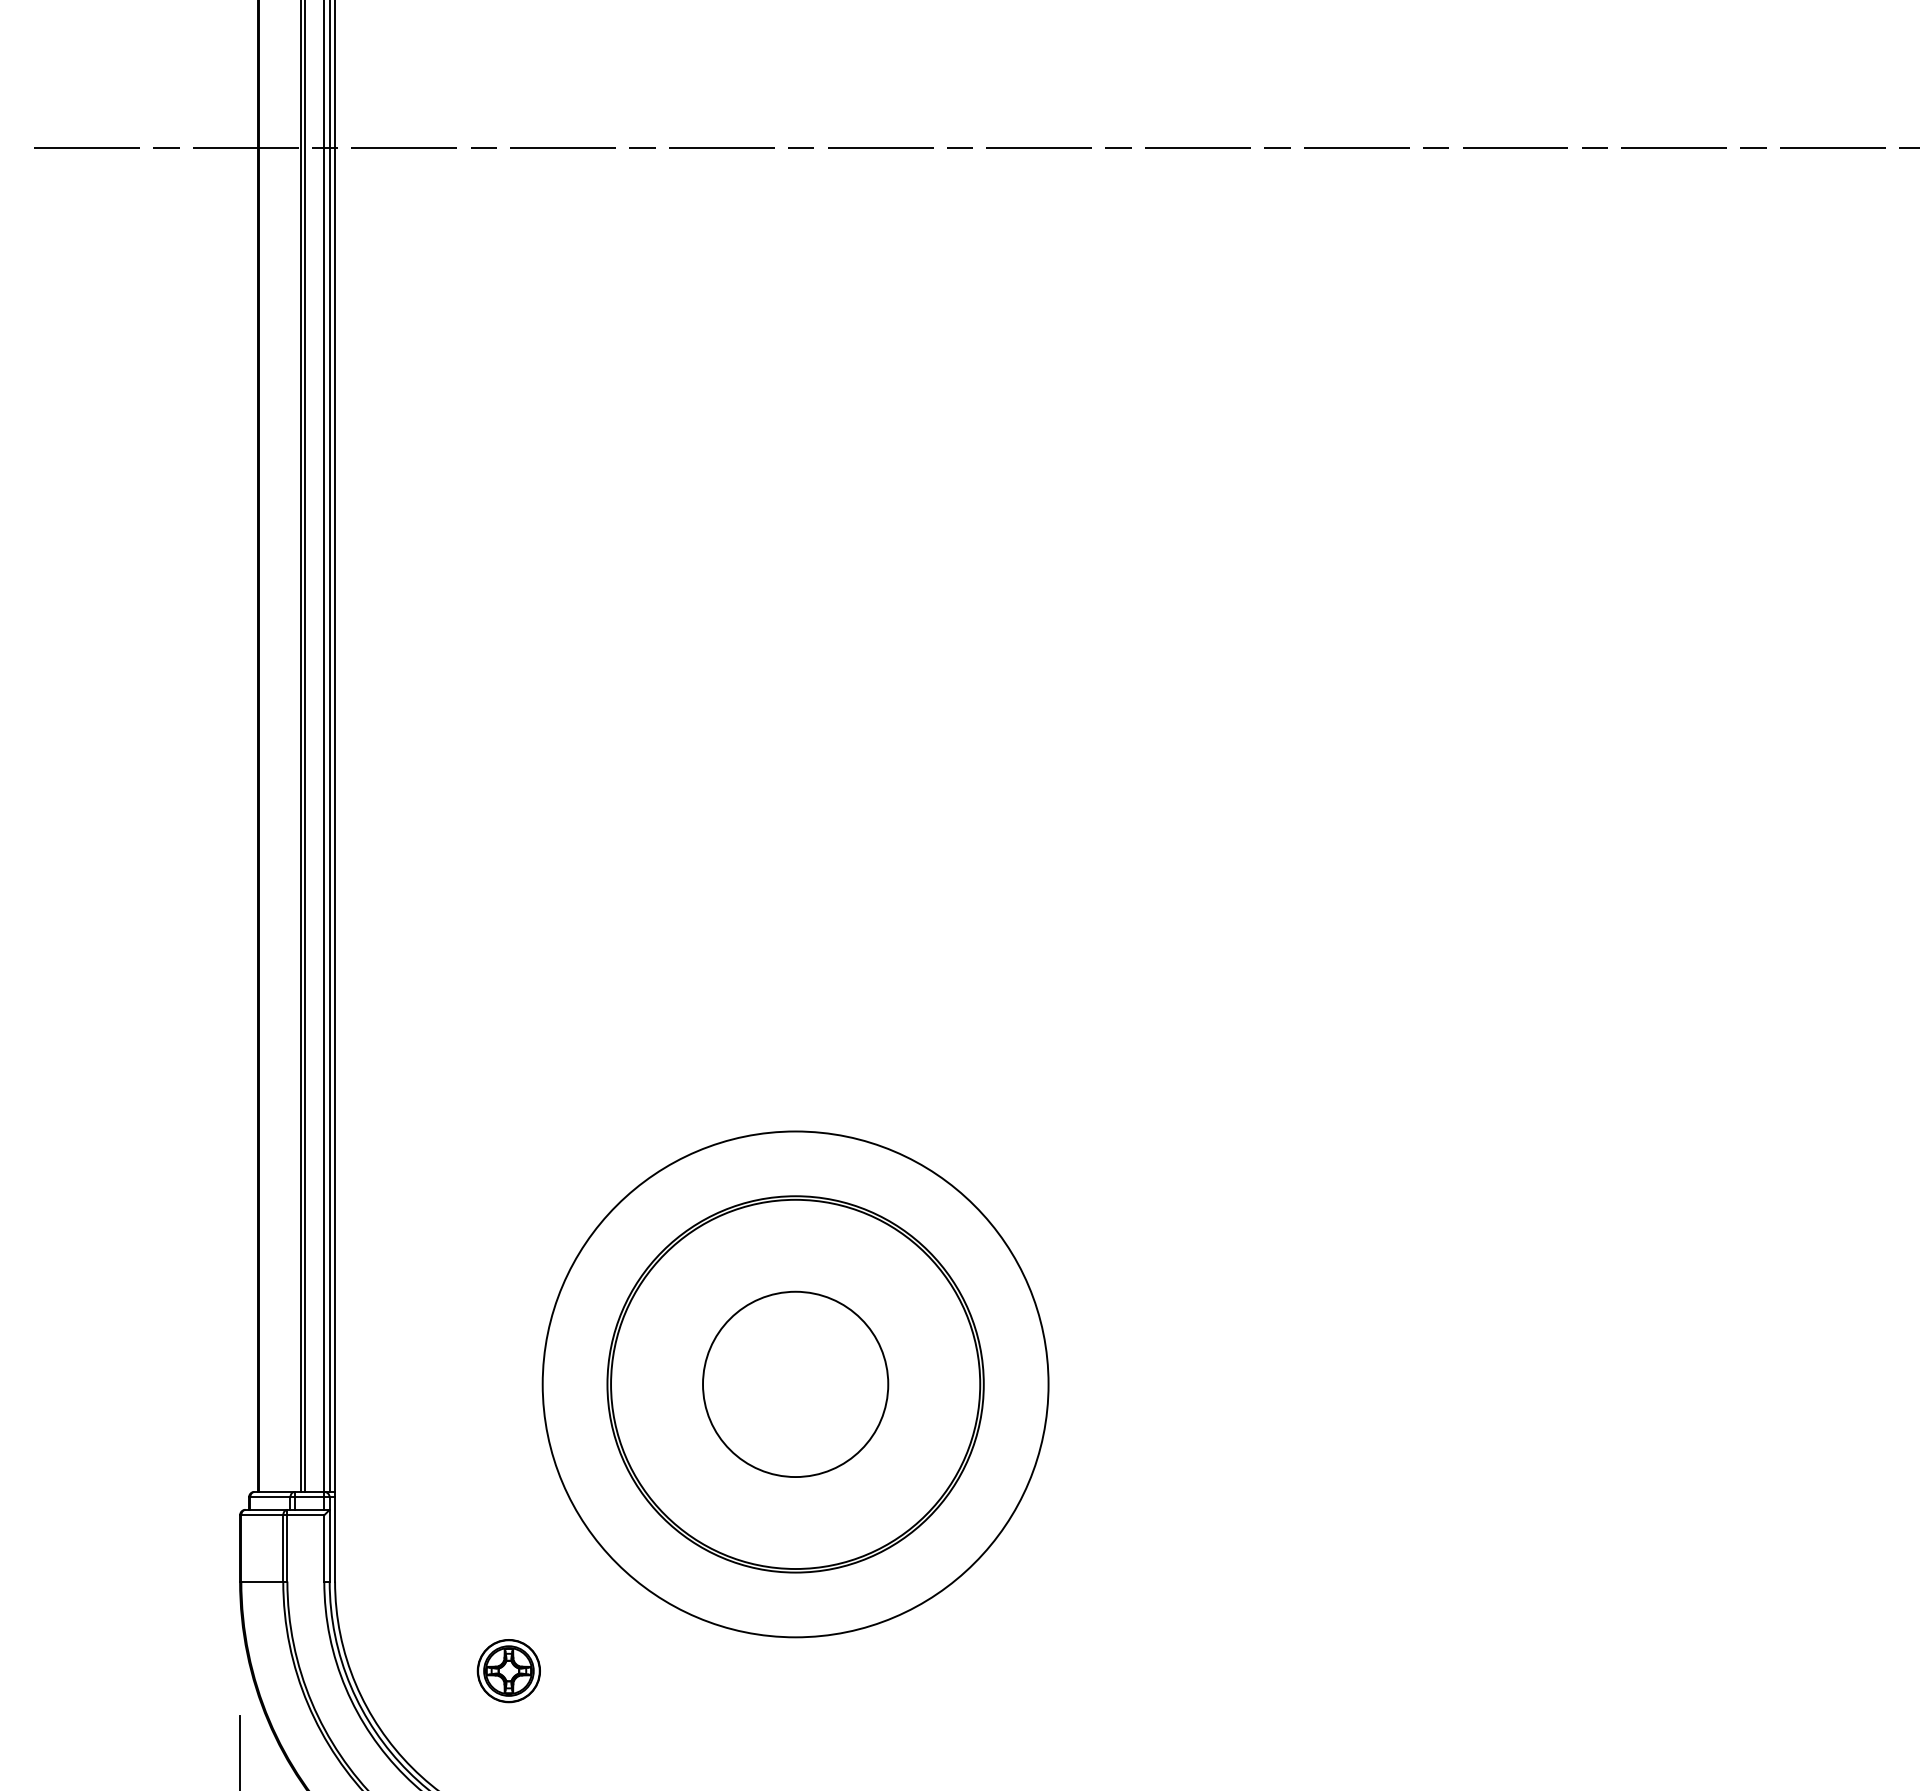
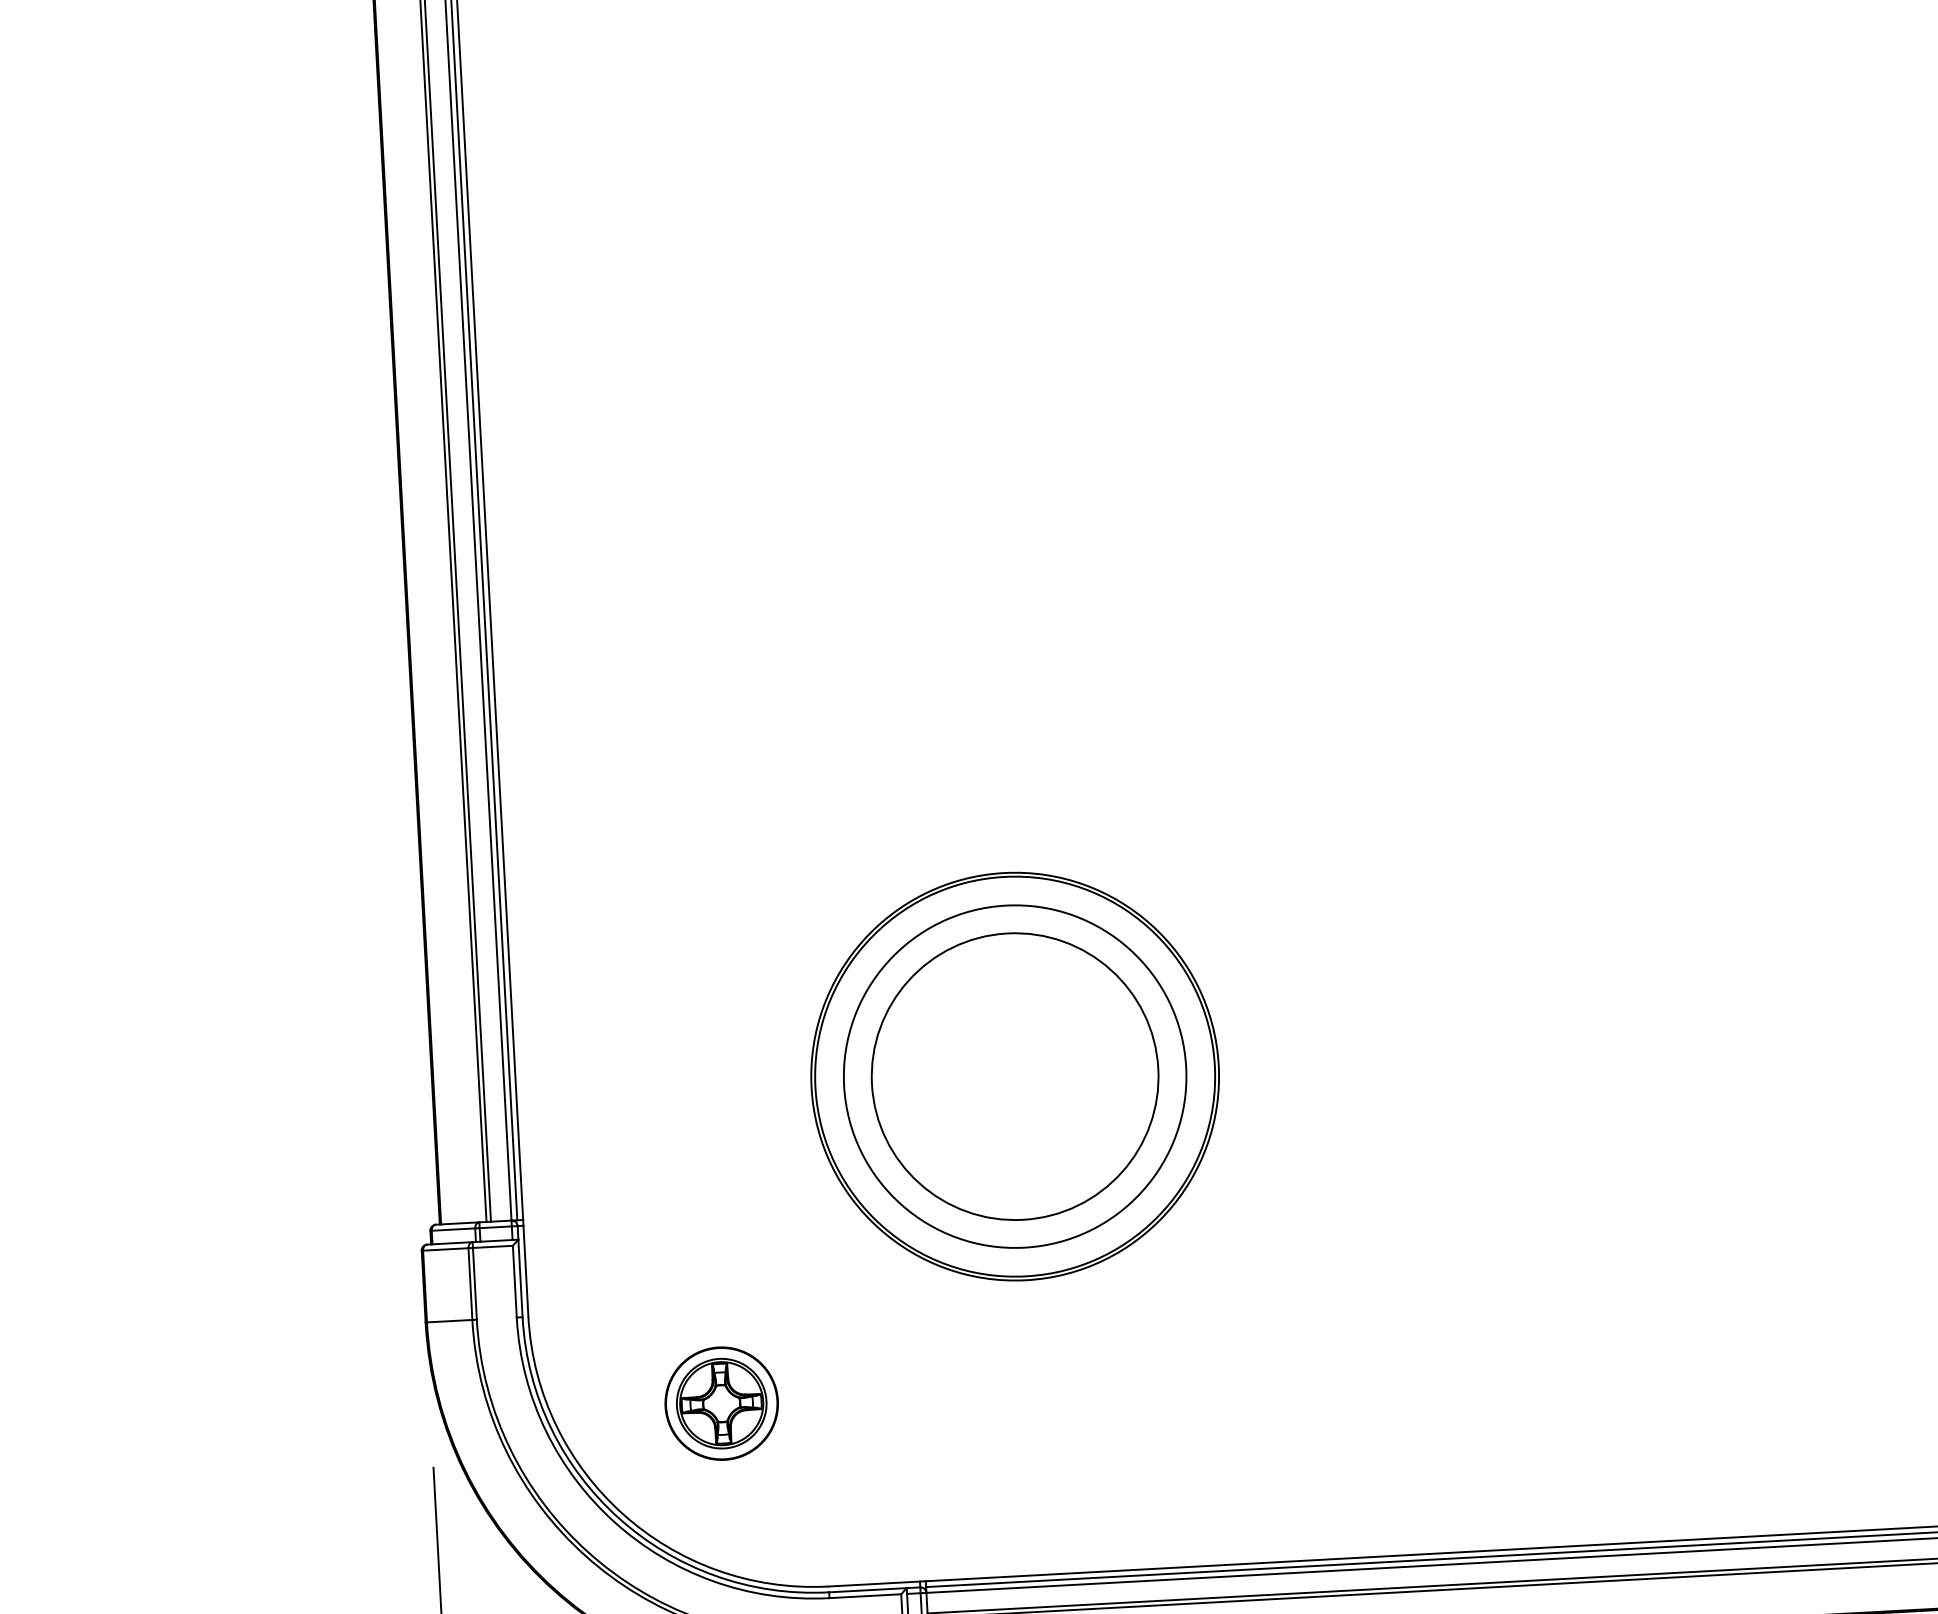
circle: (795, 1384) -> (1015, 1076), size x0.62
circle: (795, 1384) -> (1015, 1076), size x1.43
part: (508, 1670) -> (721, 1403), size x1.67

